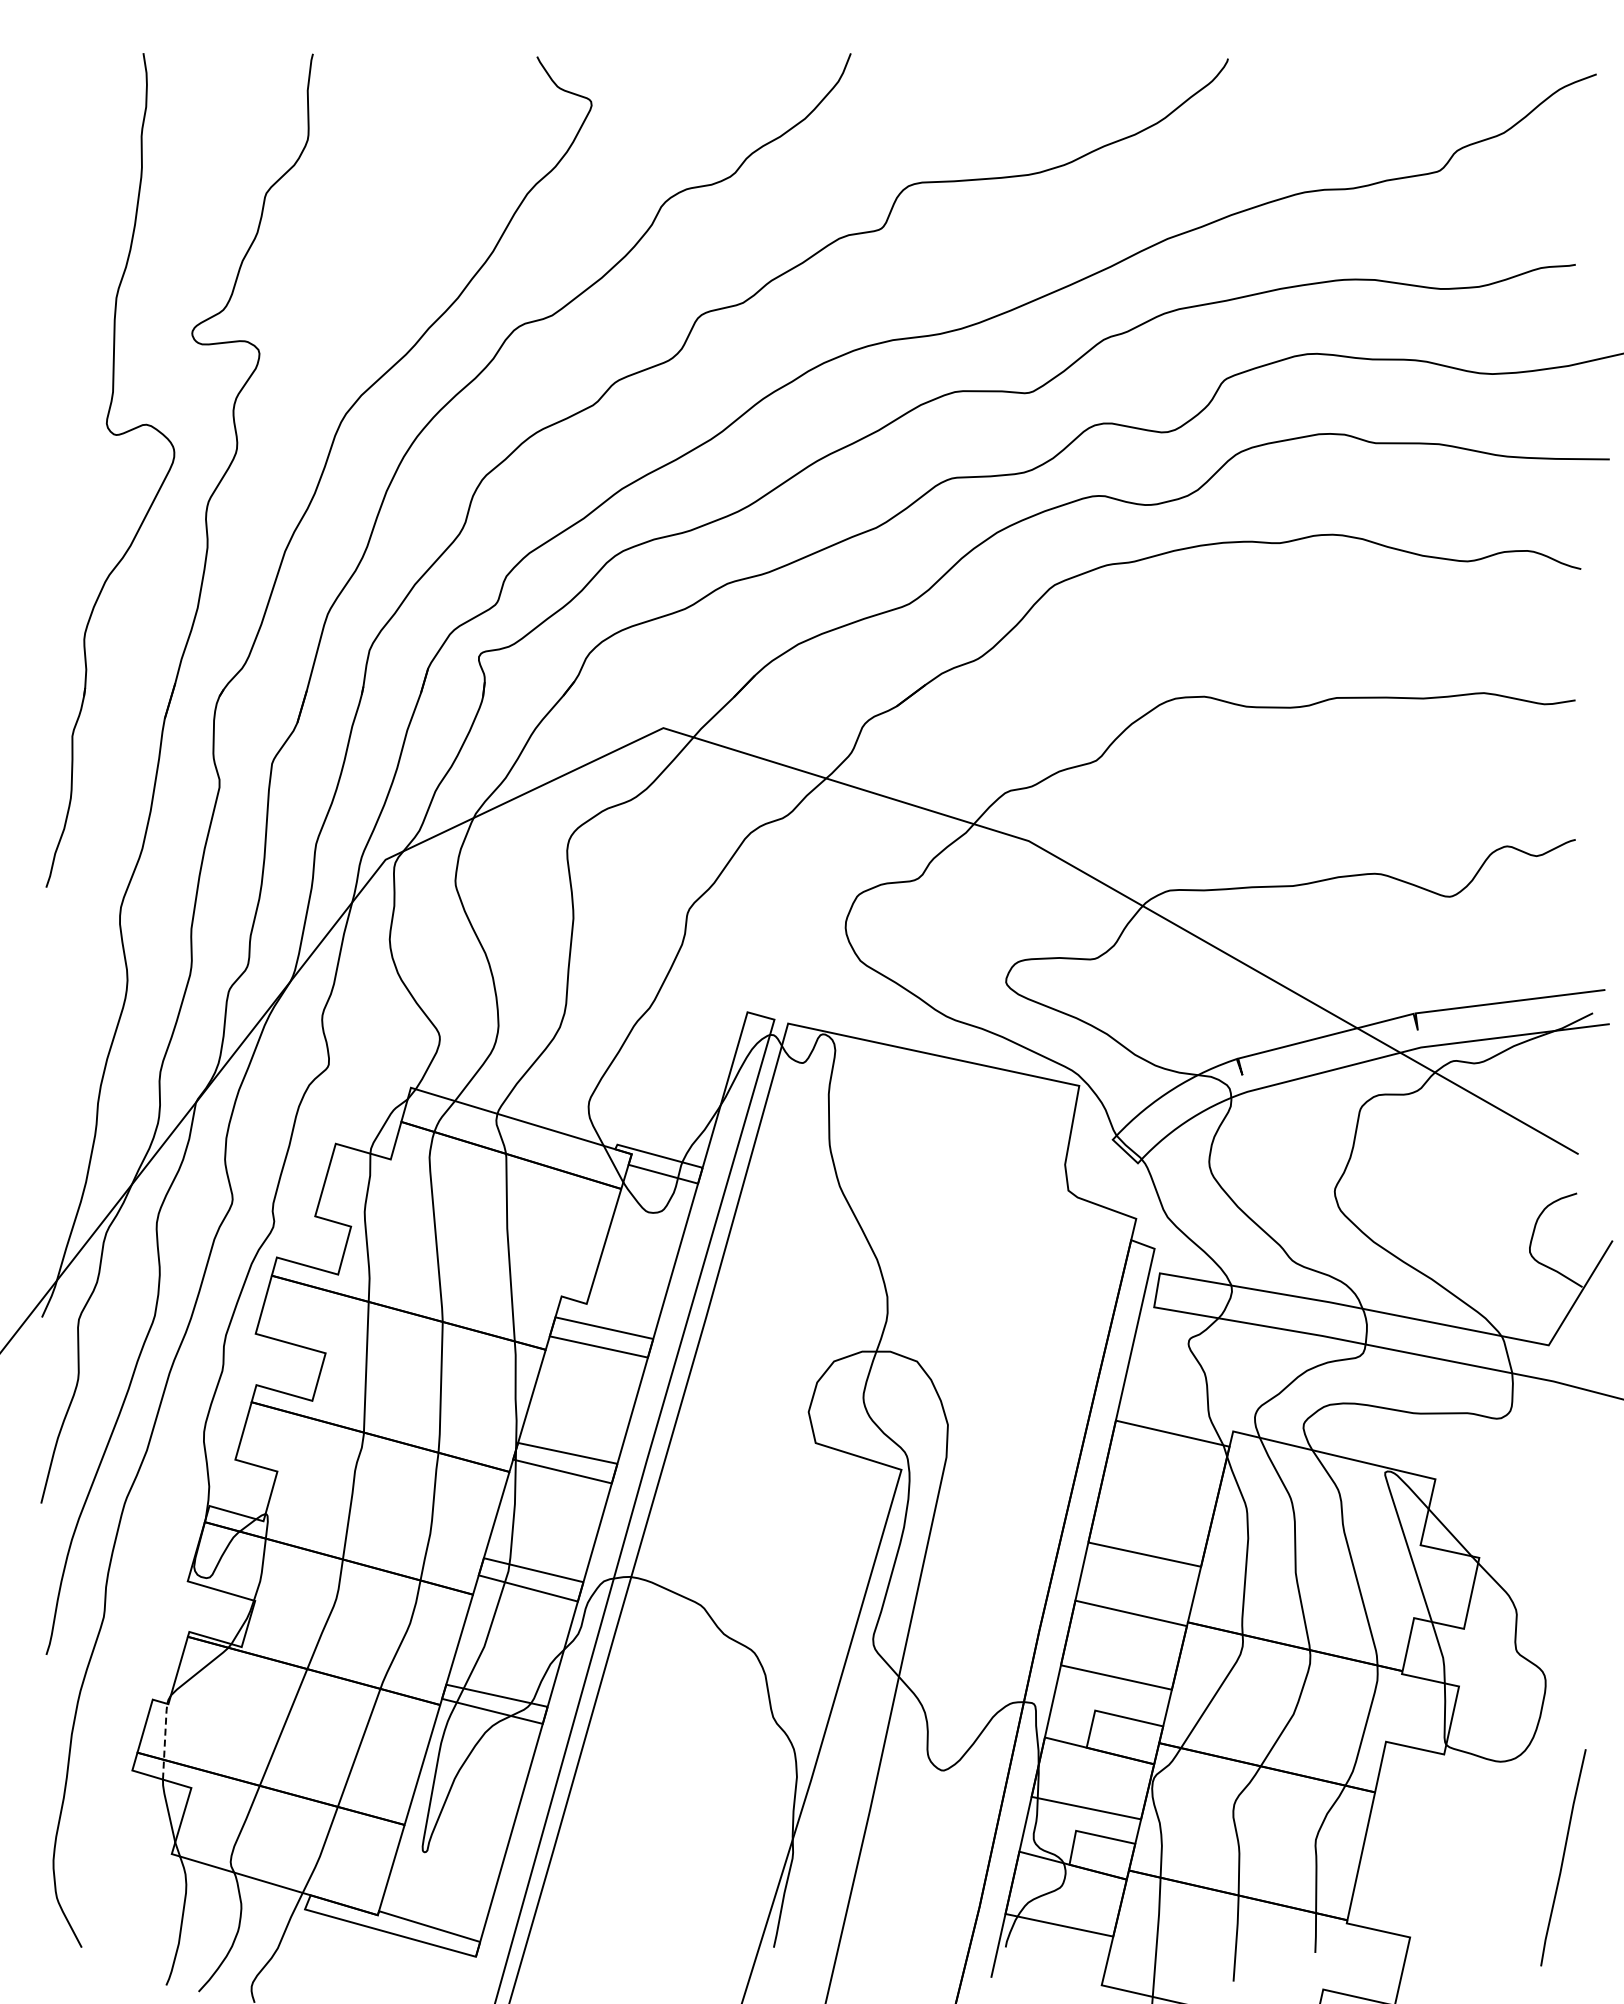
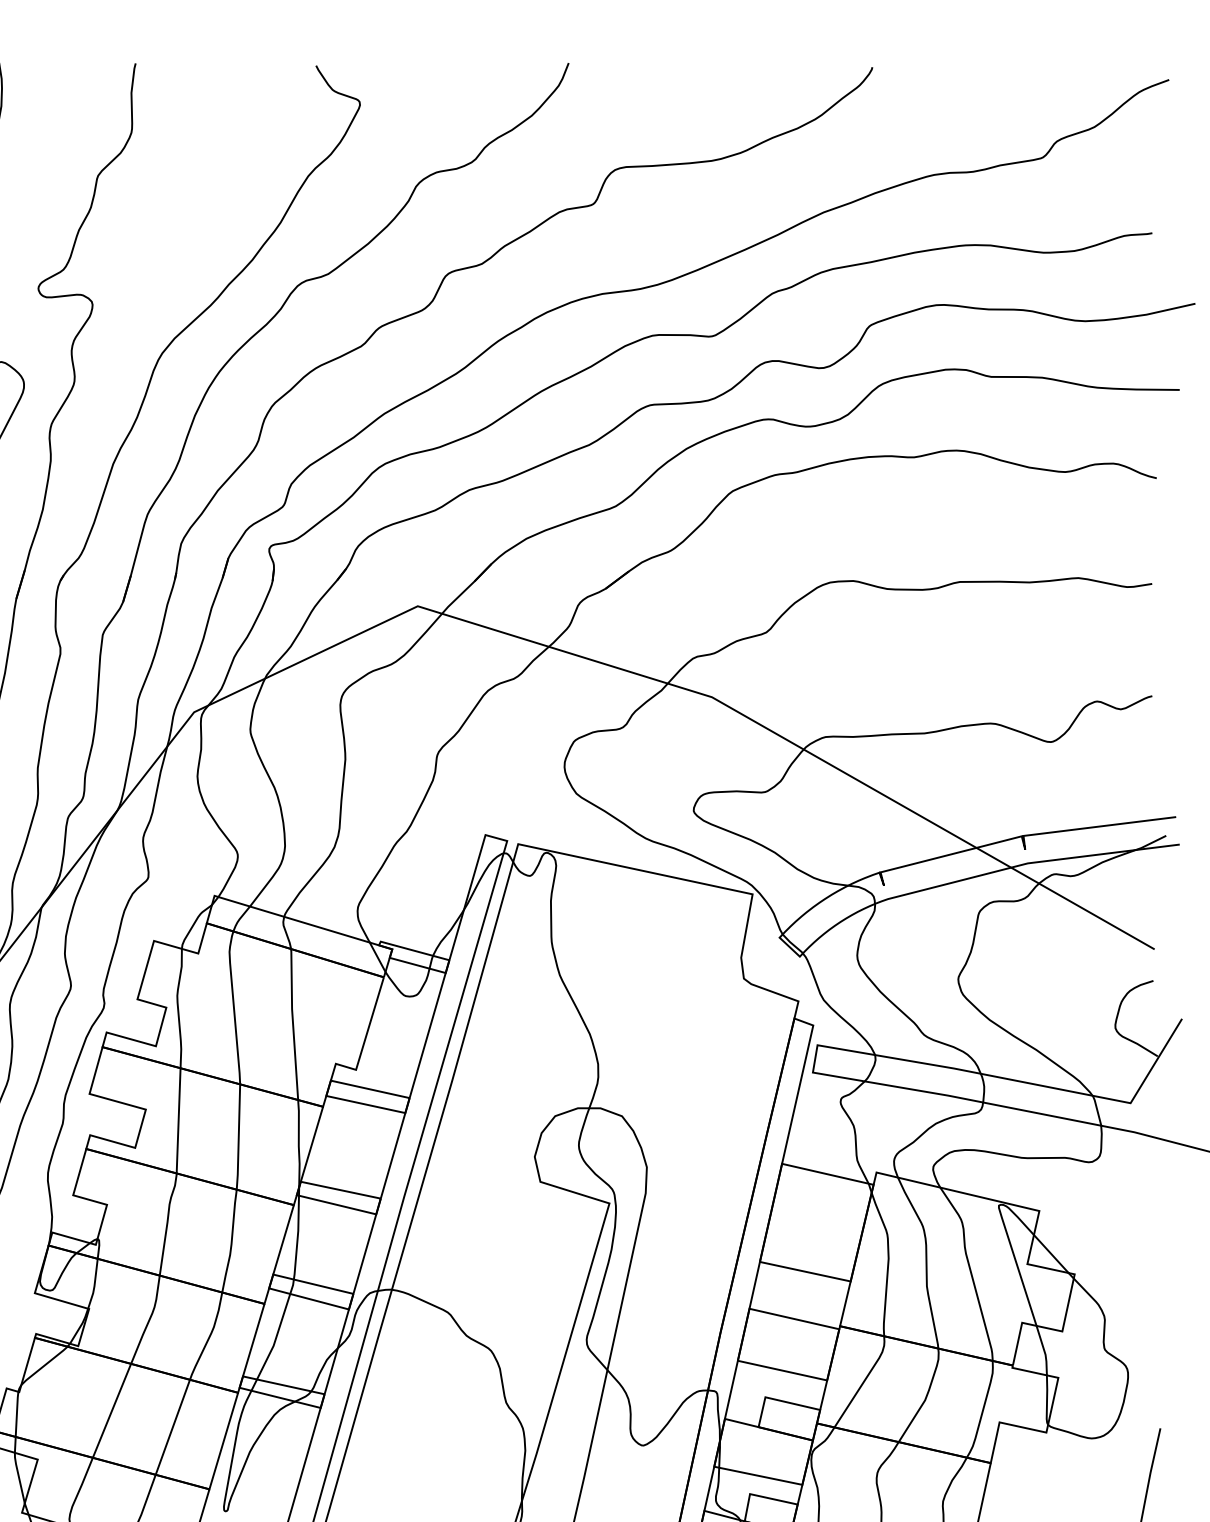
line: (164, 1740) -> (16, 1421), dashed -> solid

